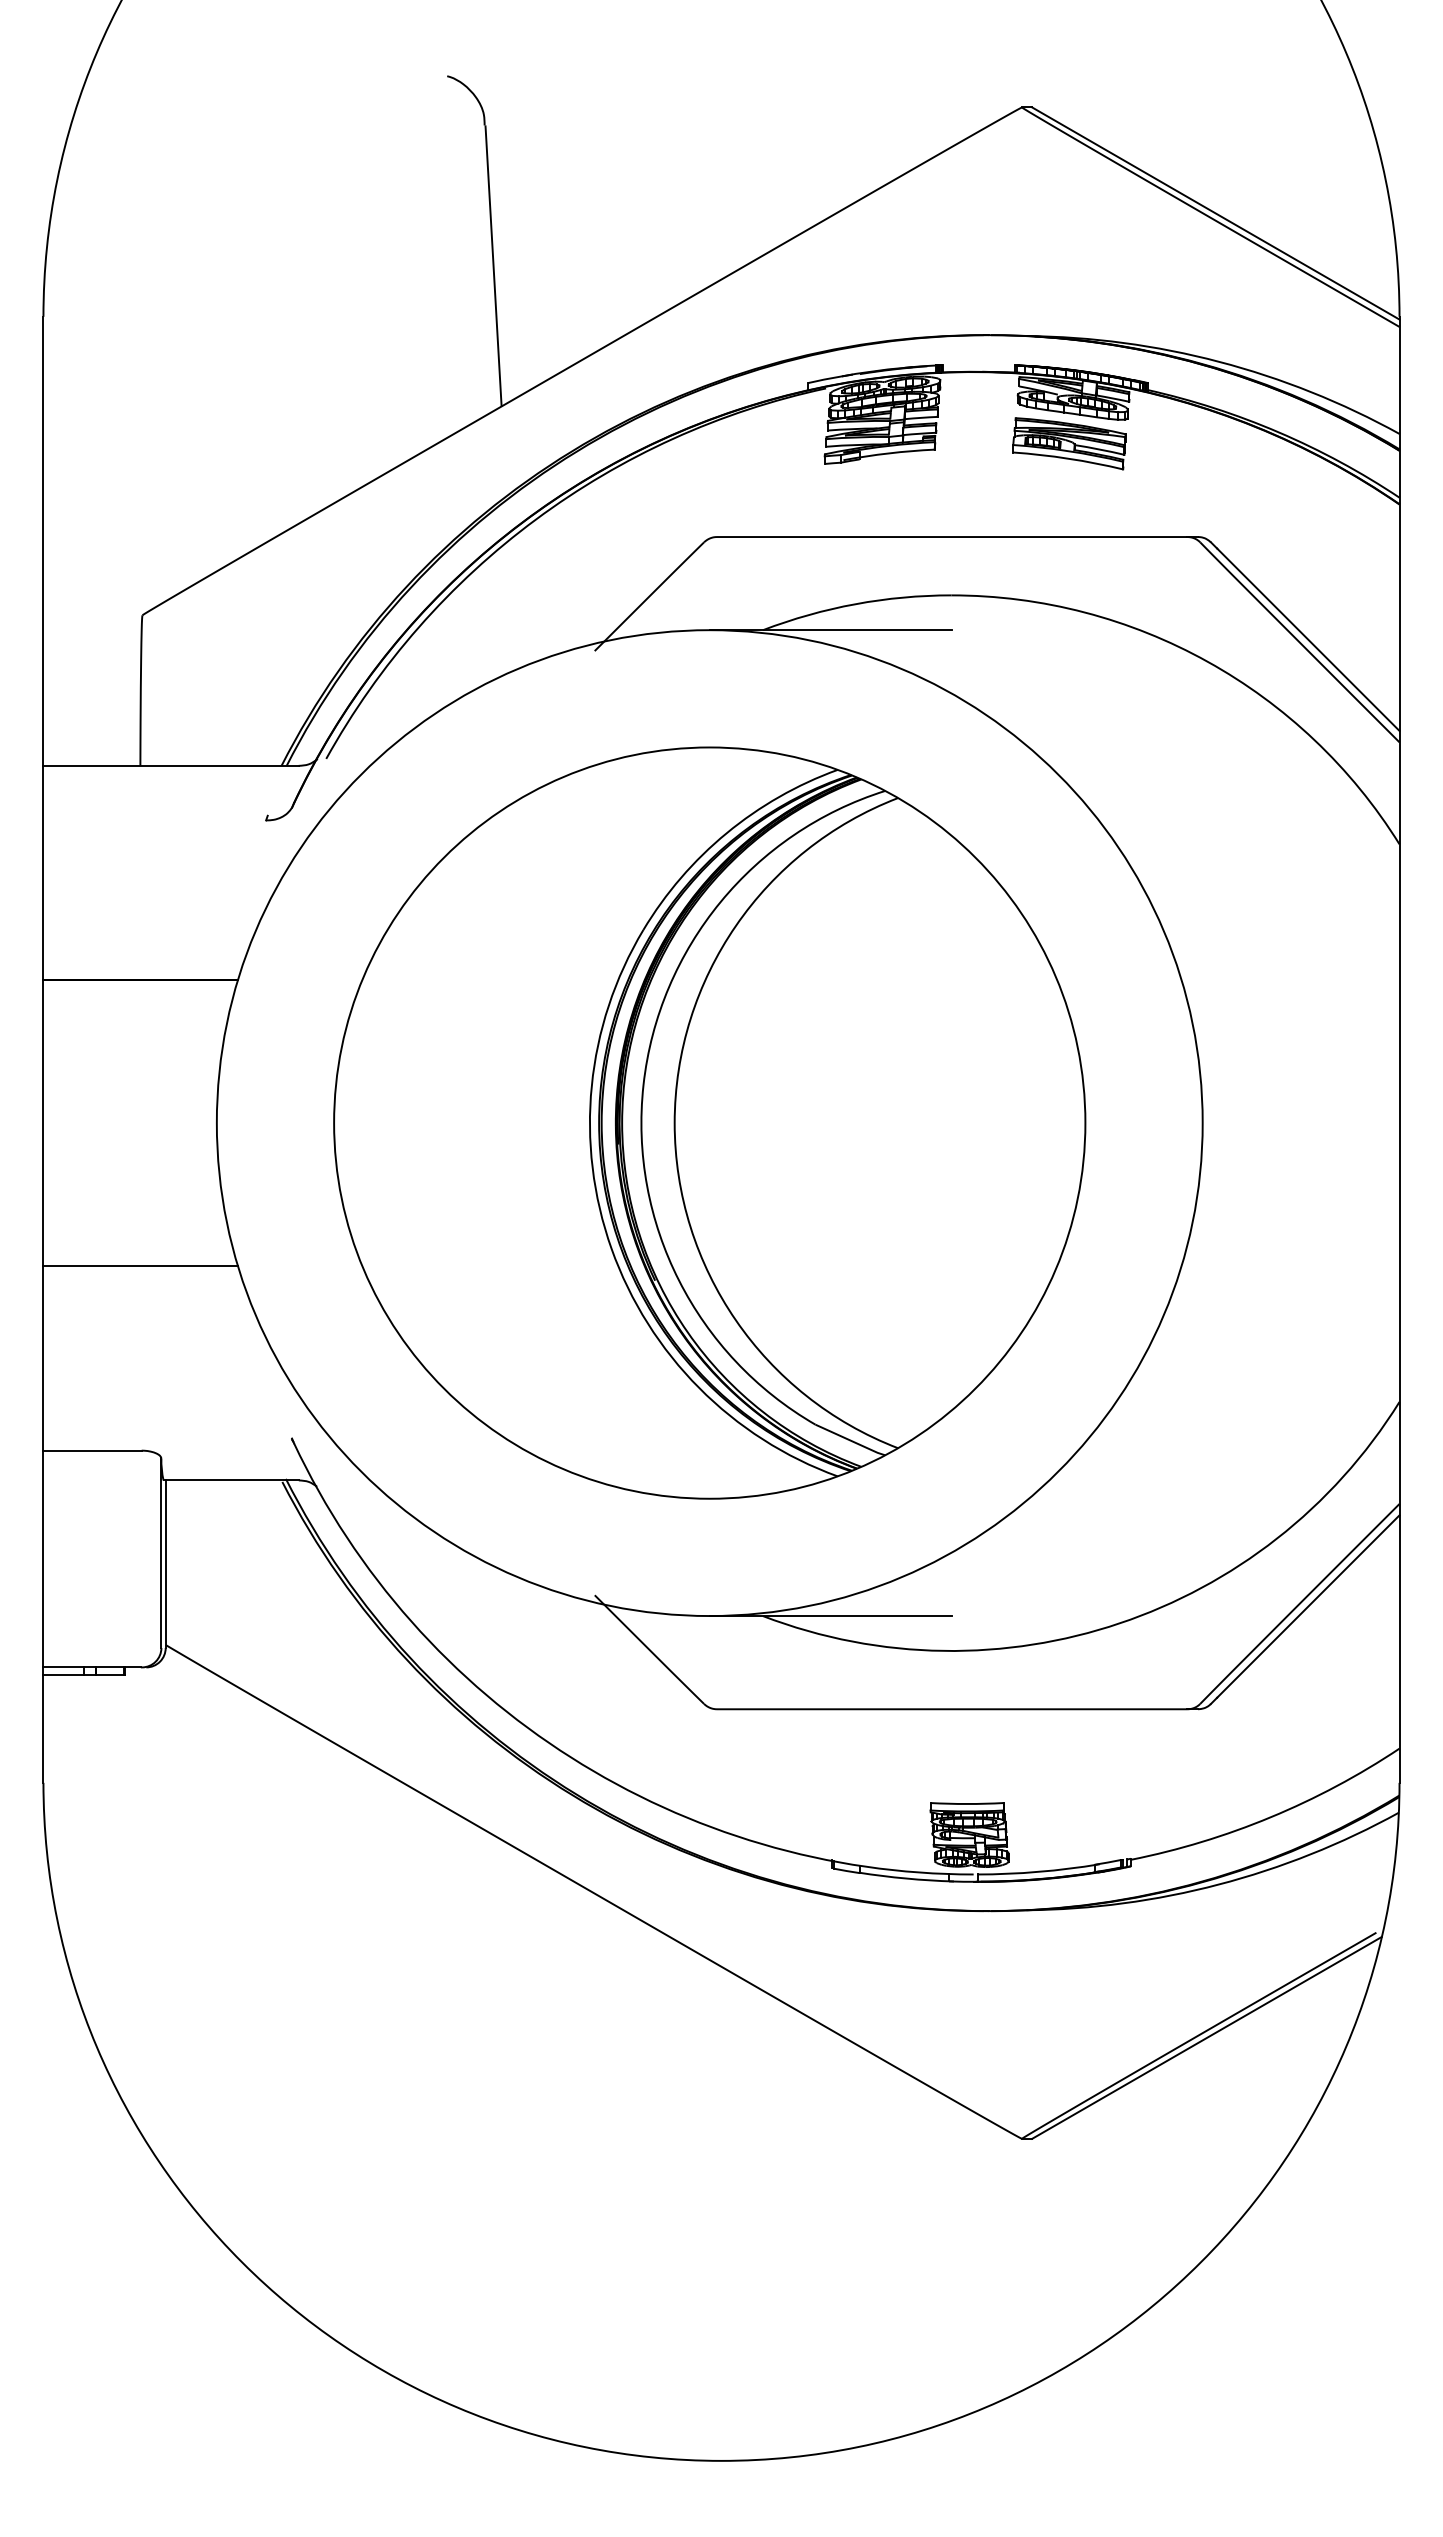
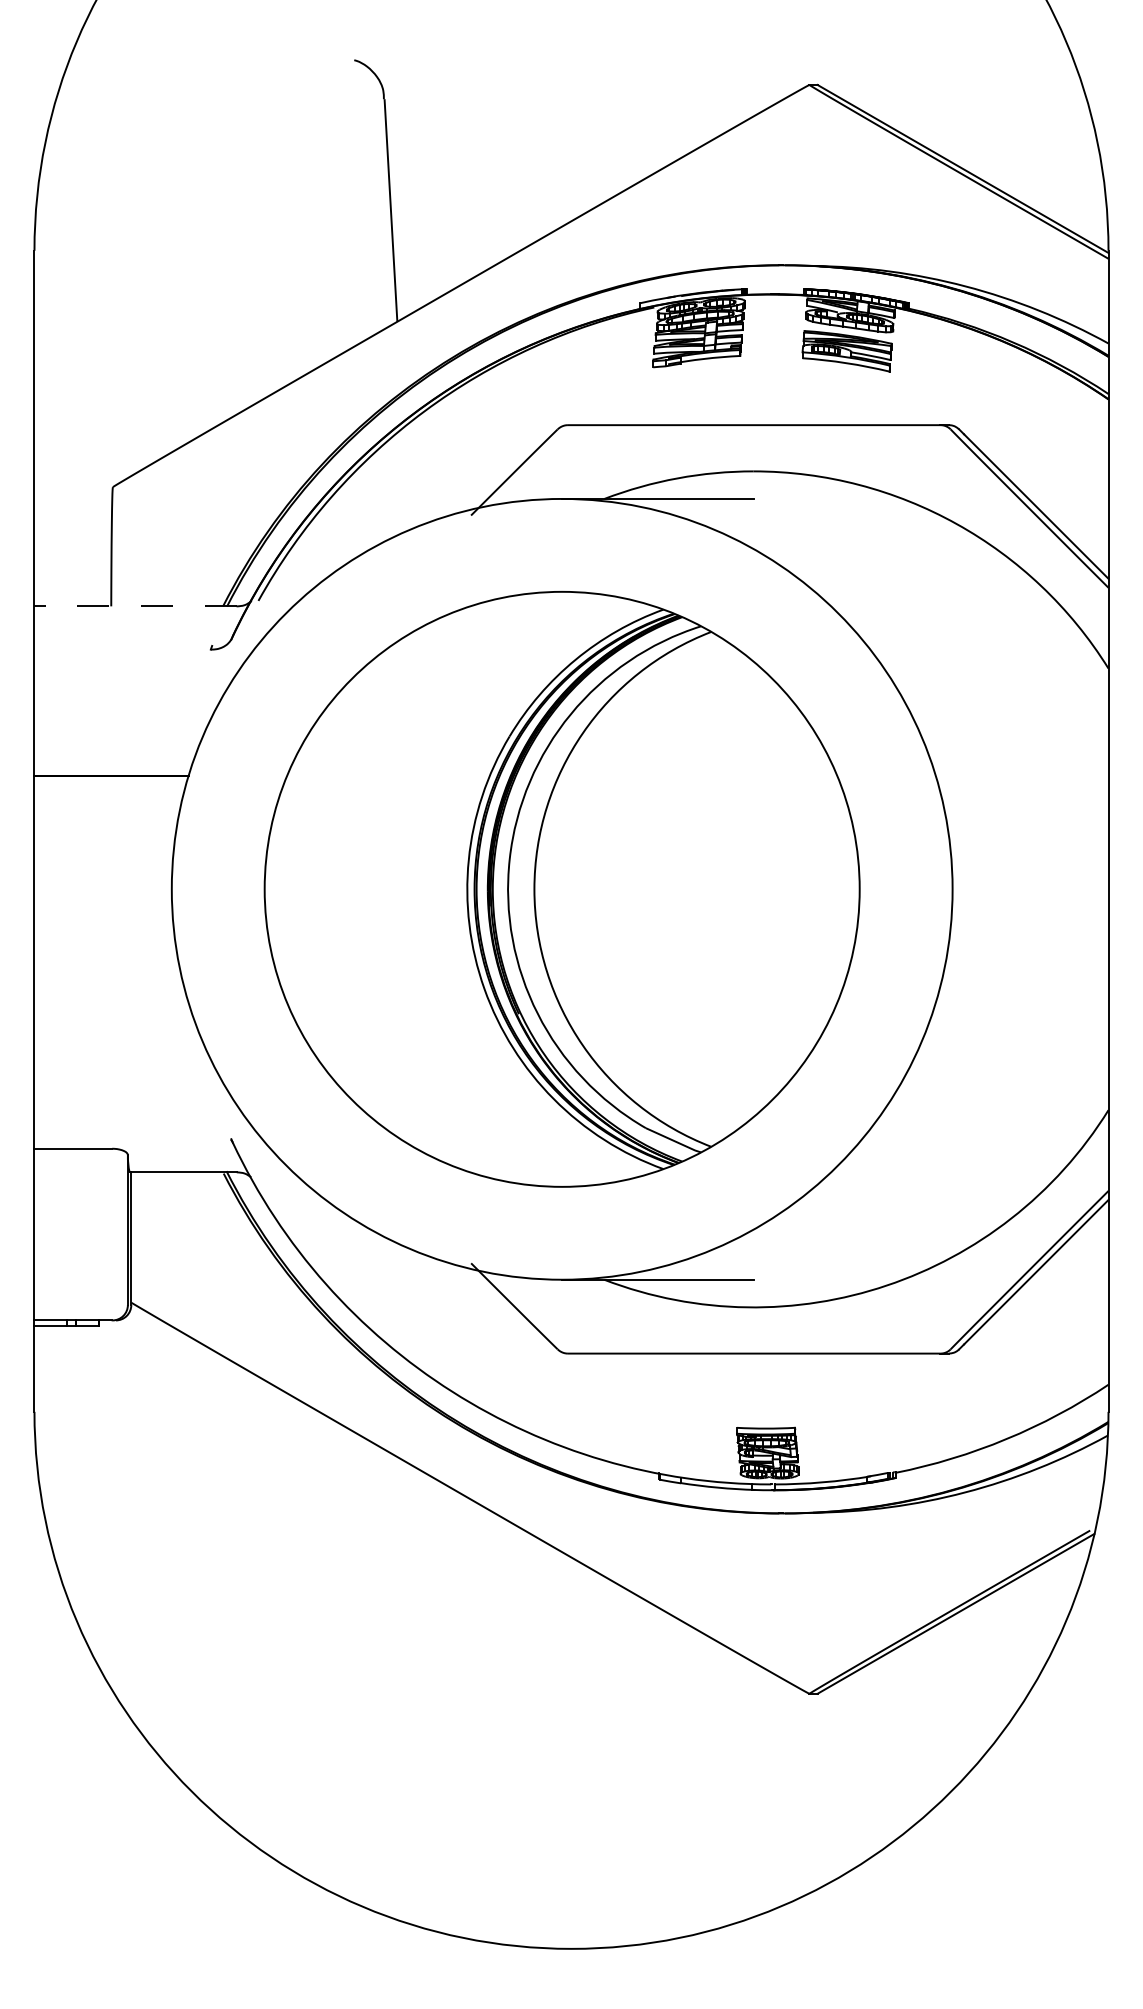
line: (171, 765) -> (135, 606), solid -> dashed
line: (140, 1266) -> (111, 1002), removed

